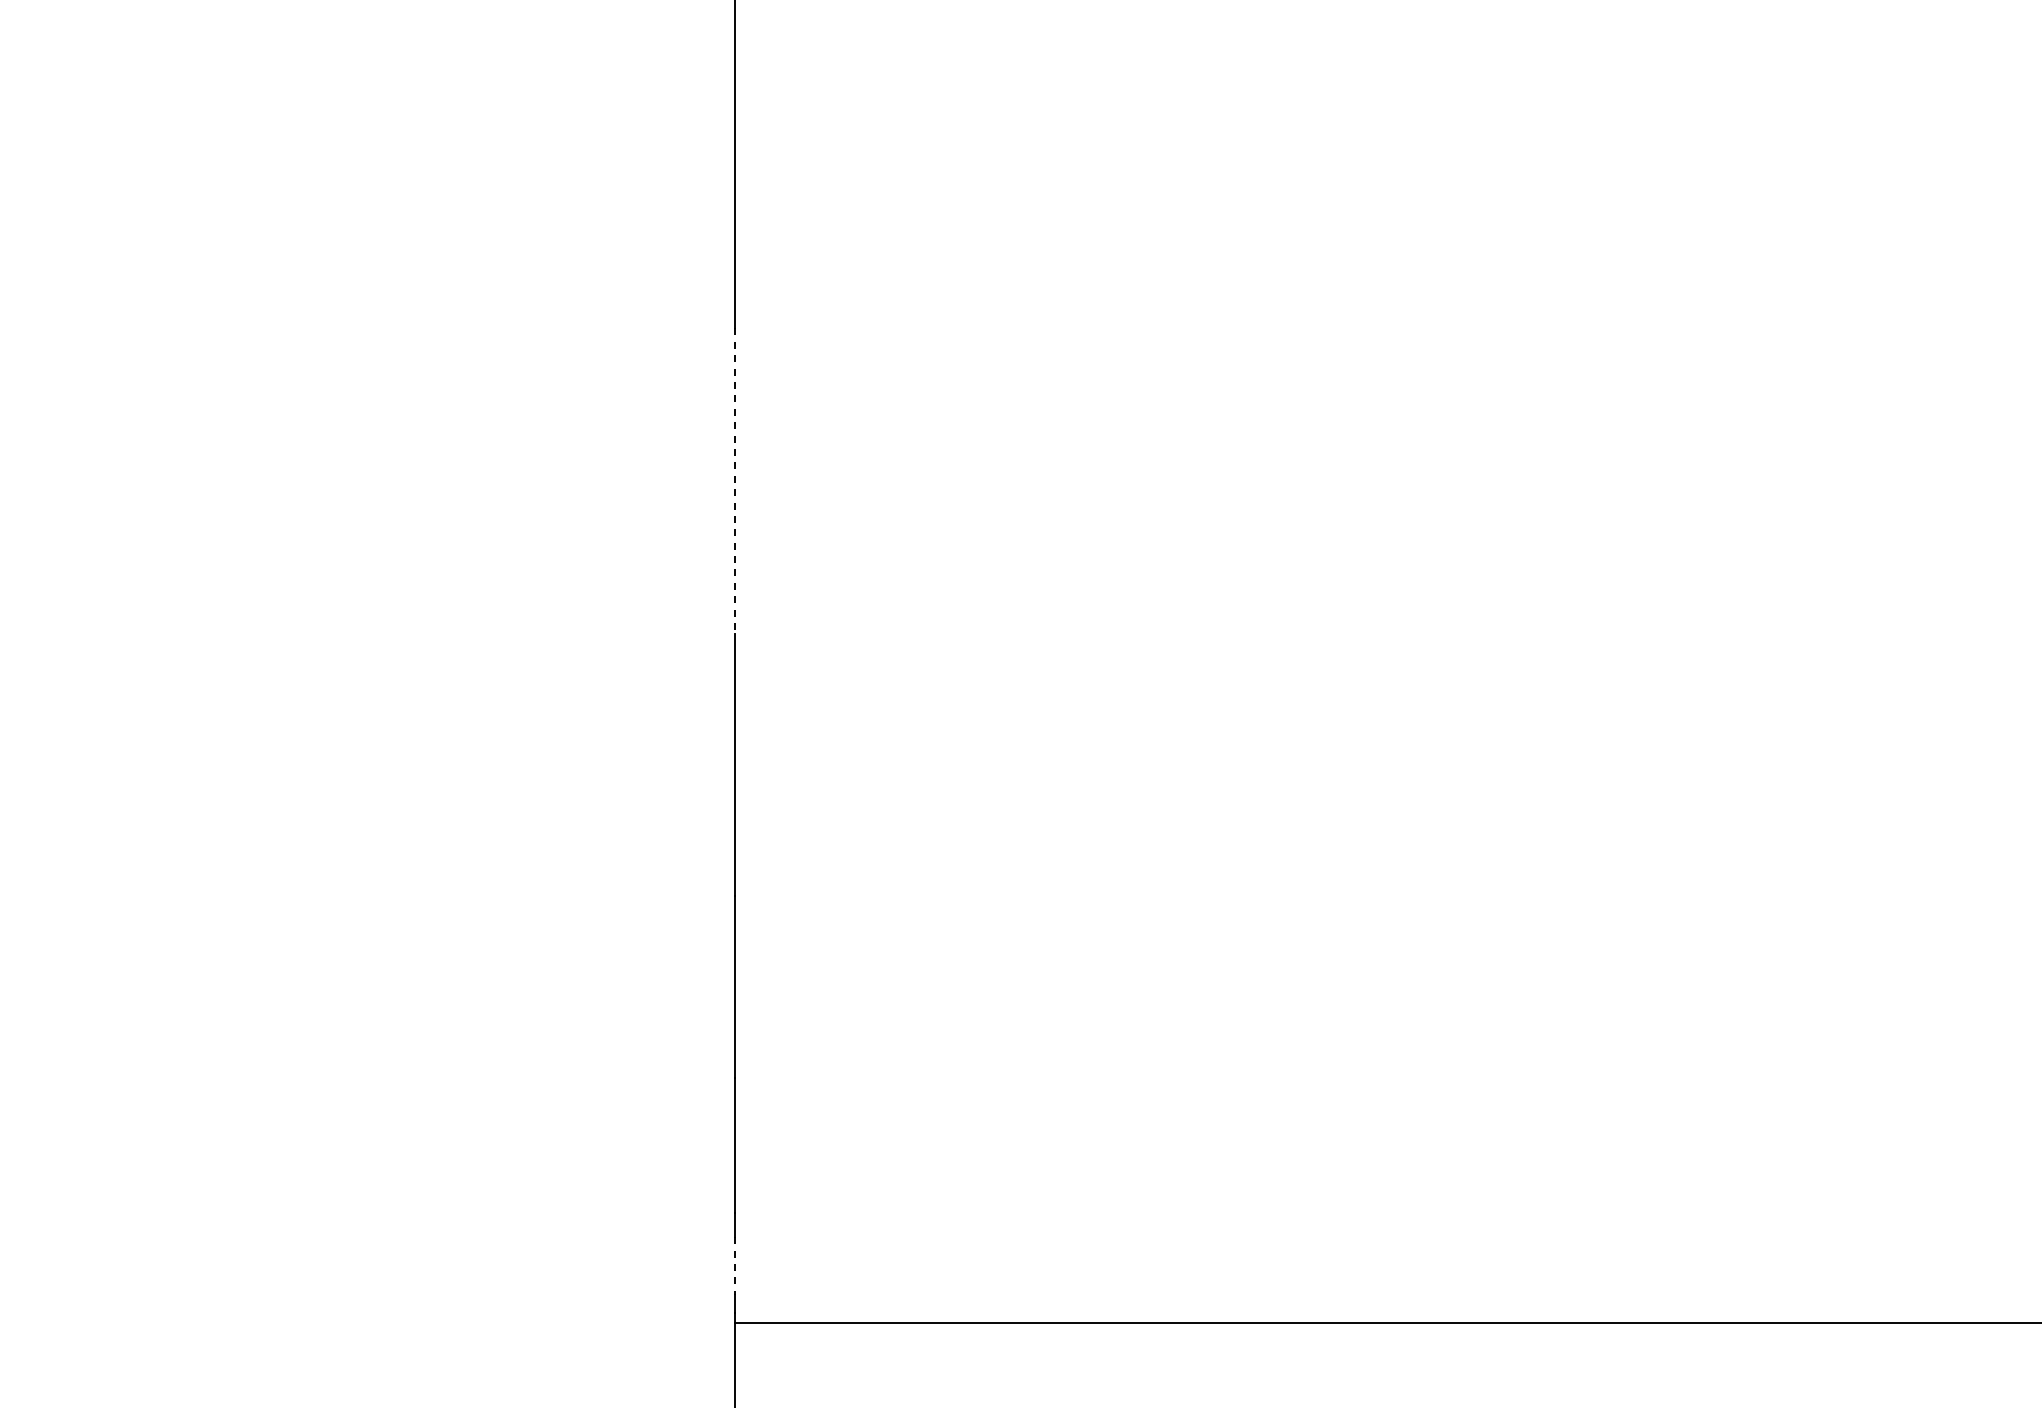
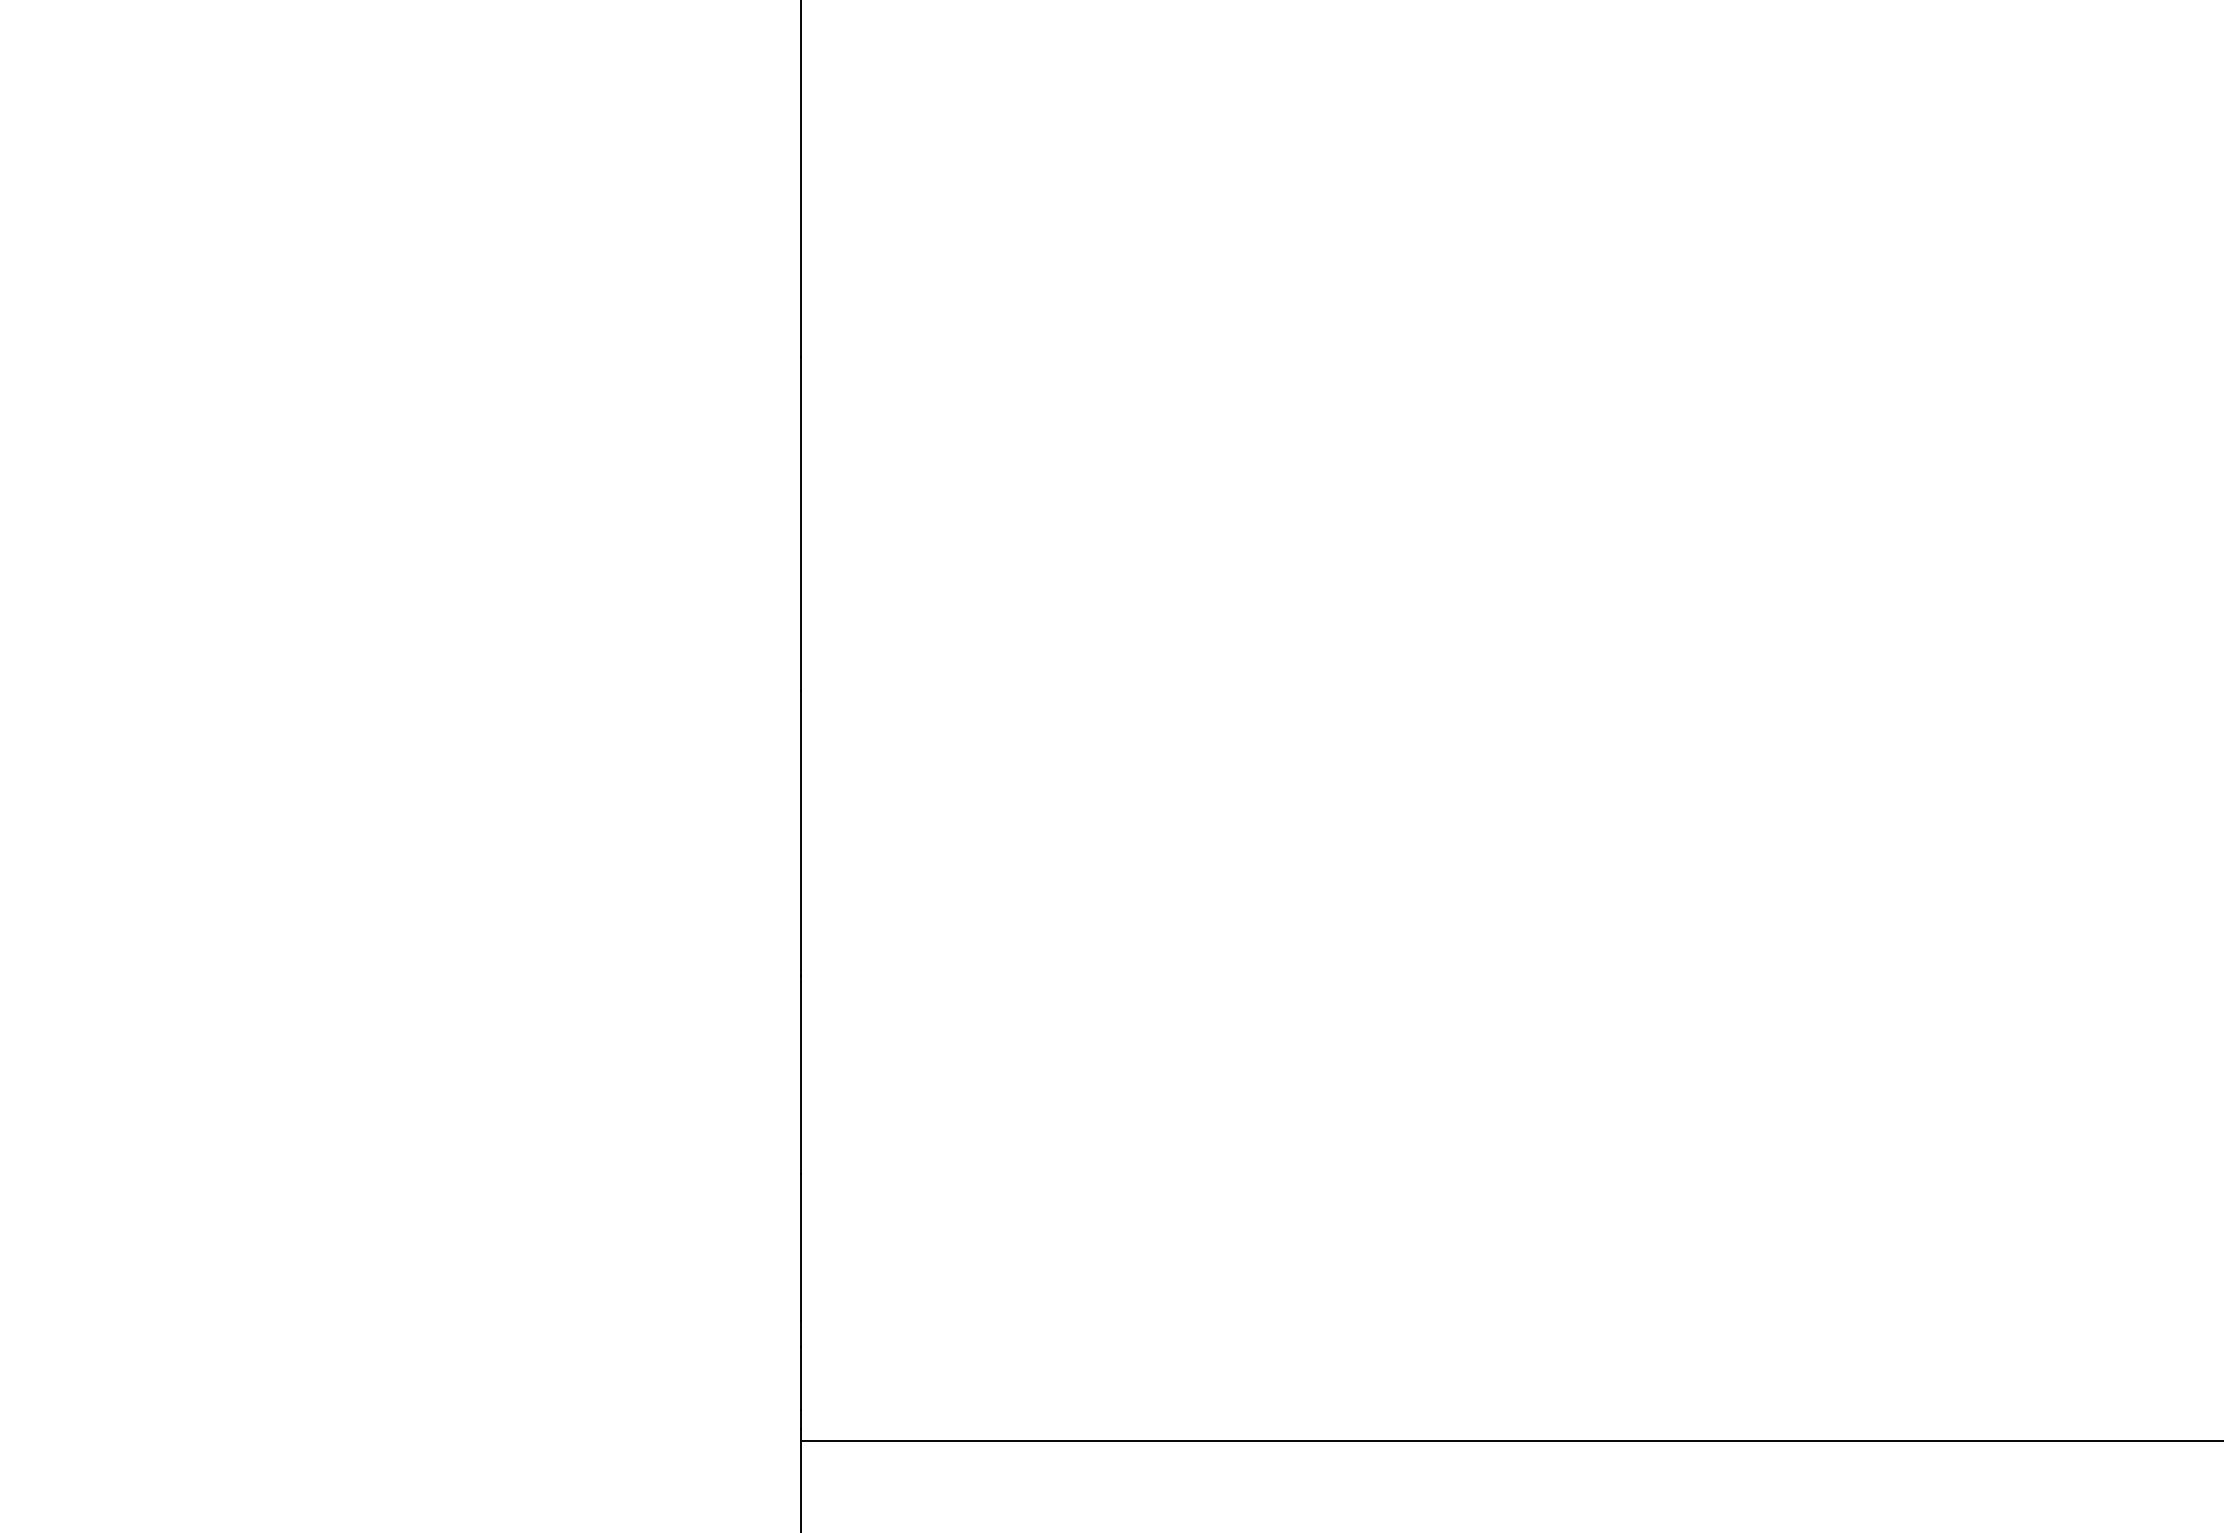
line: (735, 481) -> (801, 524), dashed -> solid
line: (735, 1266) -> (801, 1379), dashed -> solid

